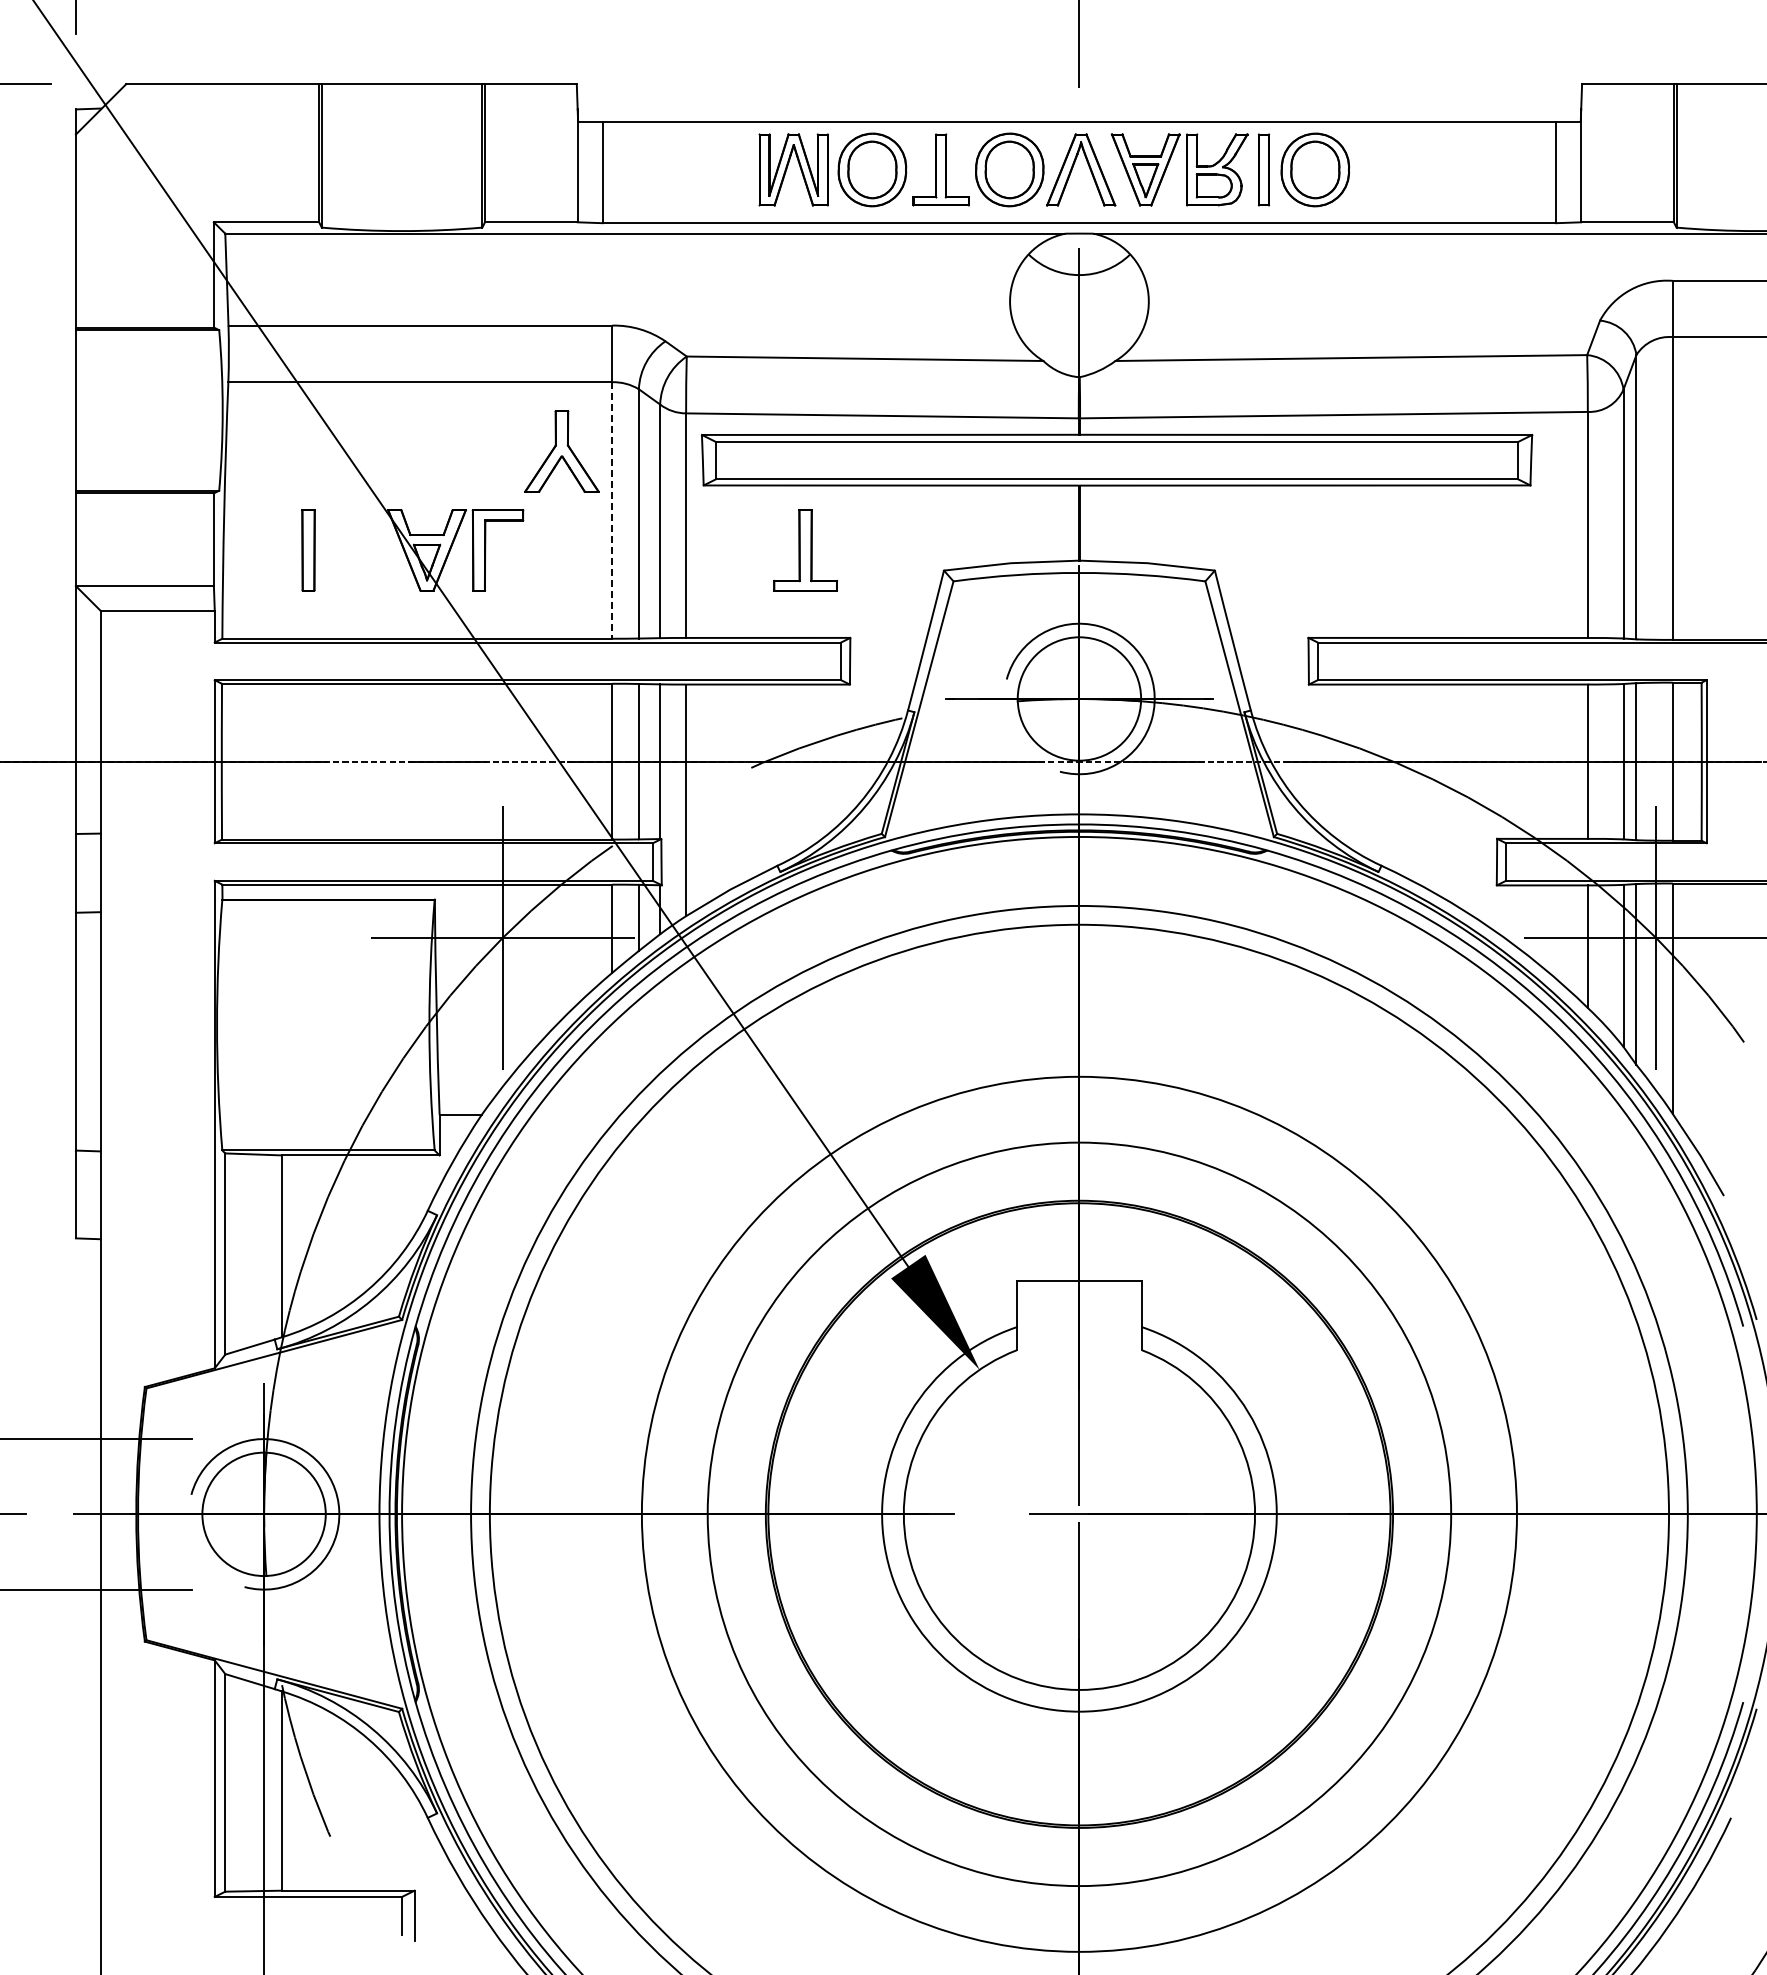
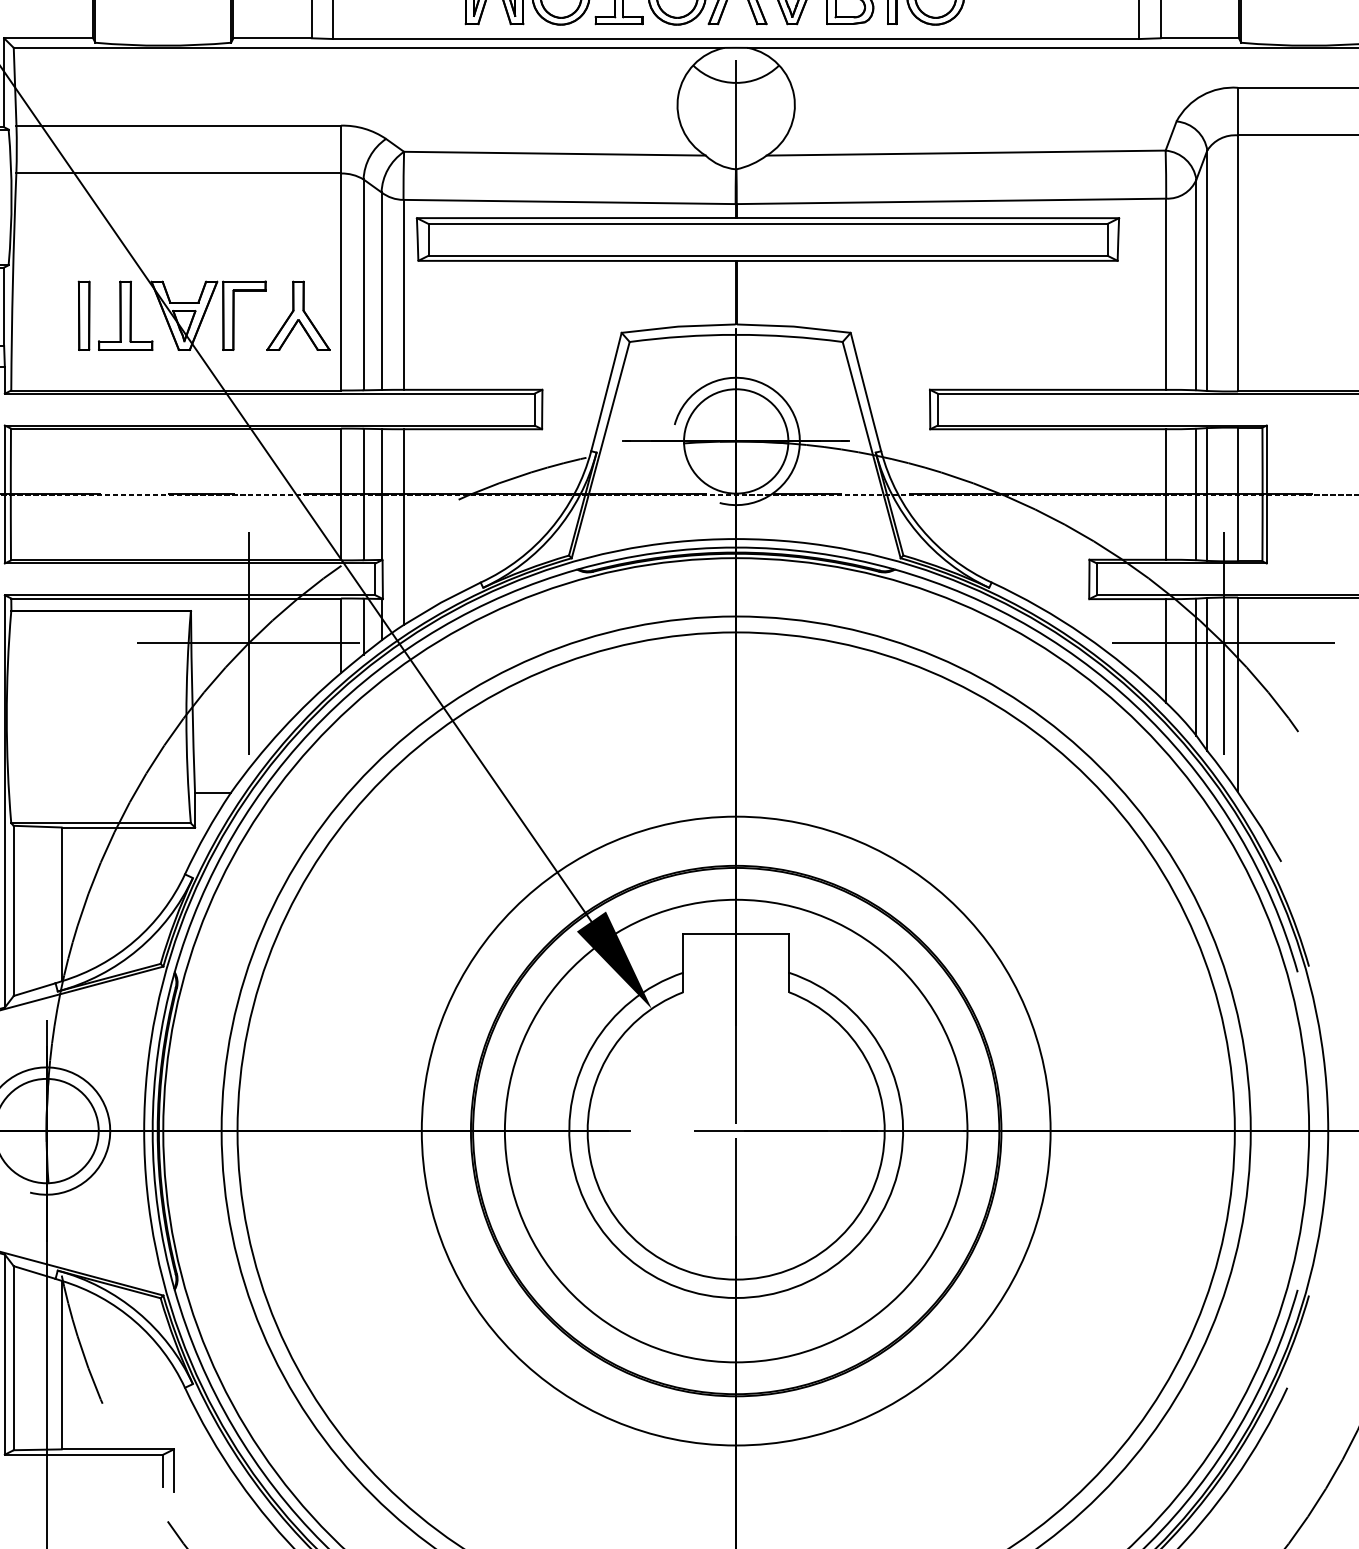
part: (561, 451) -> (298, 315), moved
line: (612, 510) -> (341, 282), dashed -> solid
part: (805, 550) -> (125, 315), moved
circle: (1078, 1513) -> (735, 1130), size x0.62

